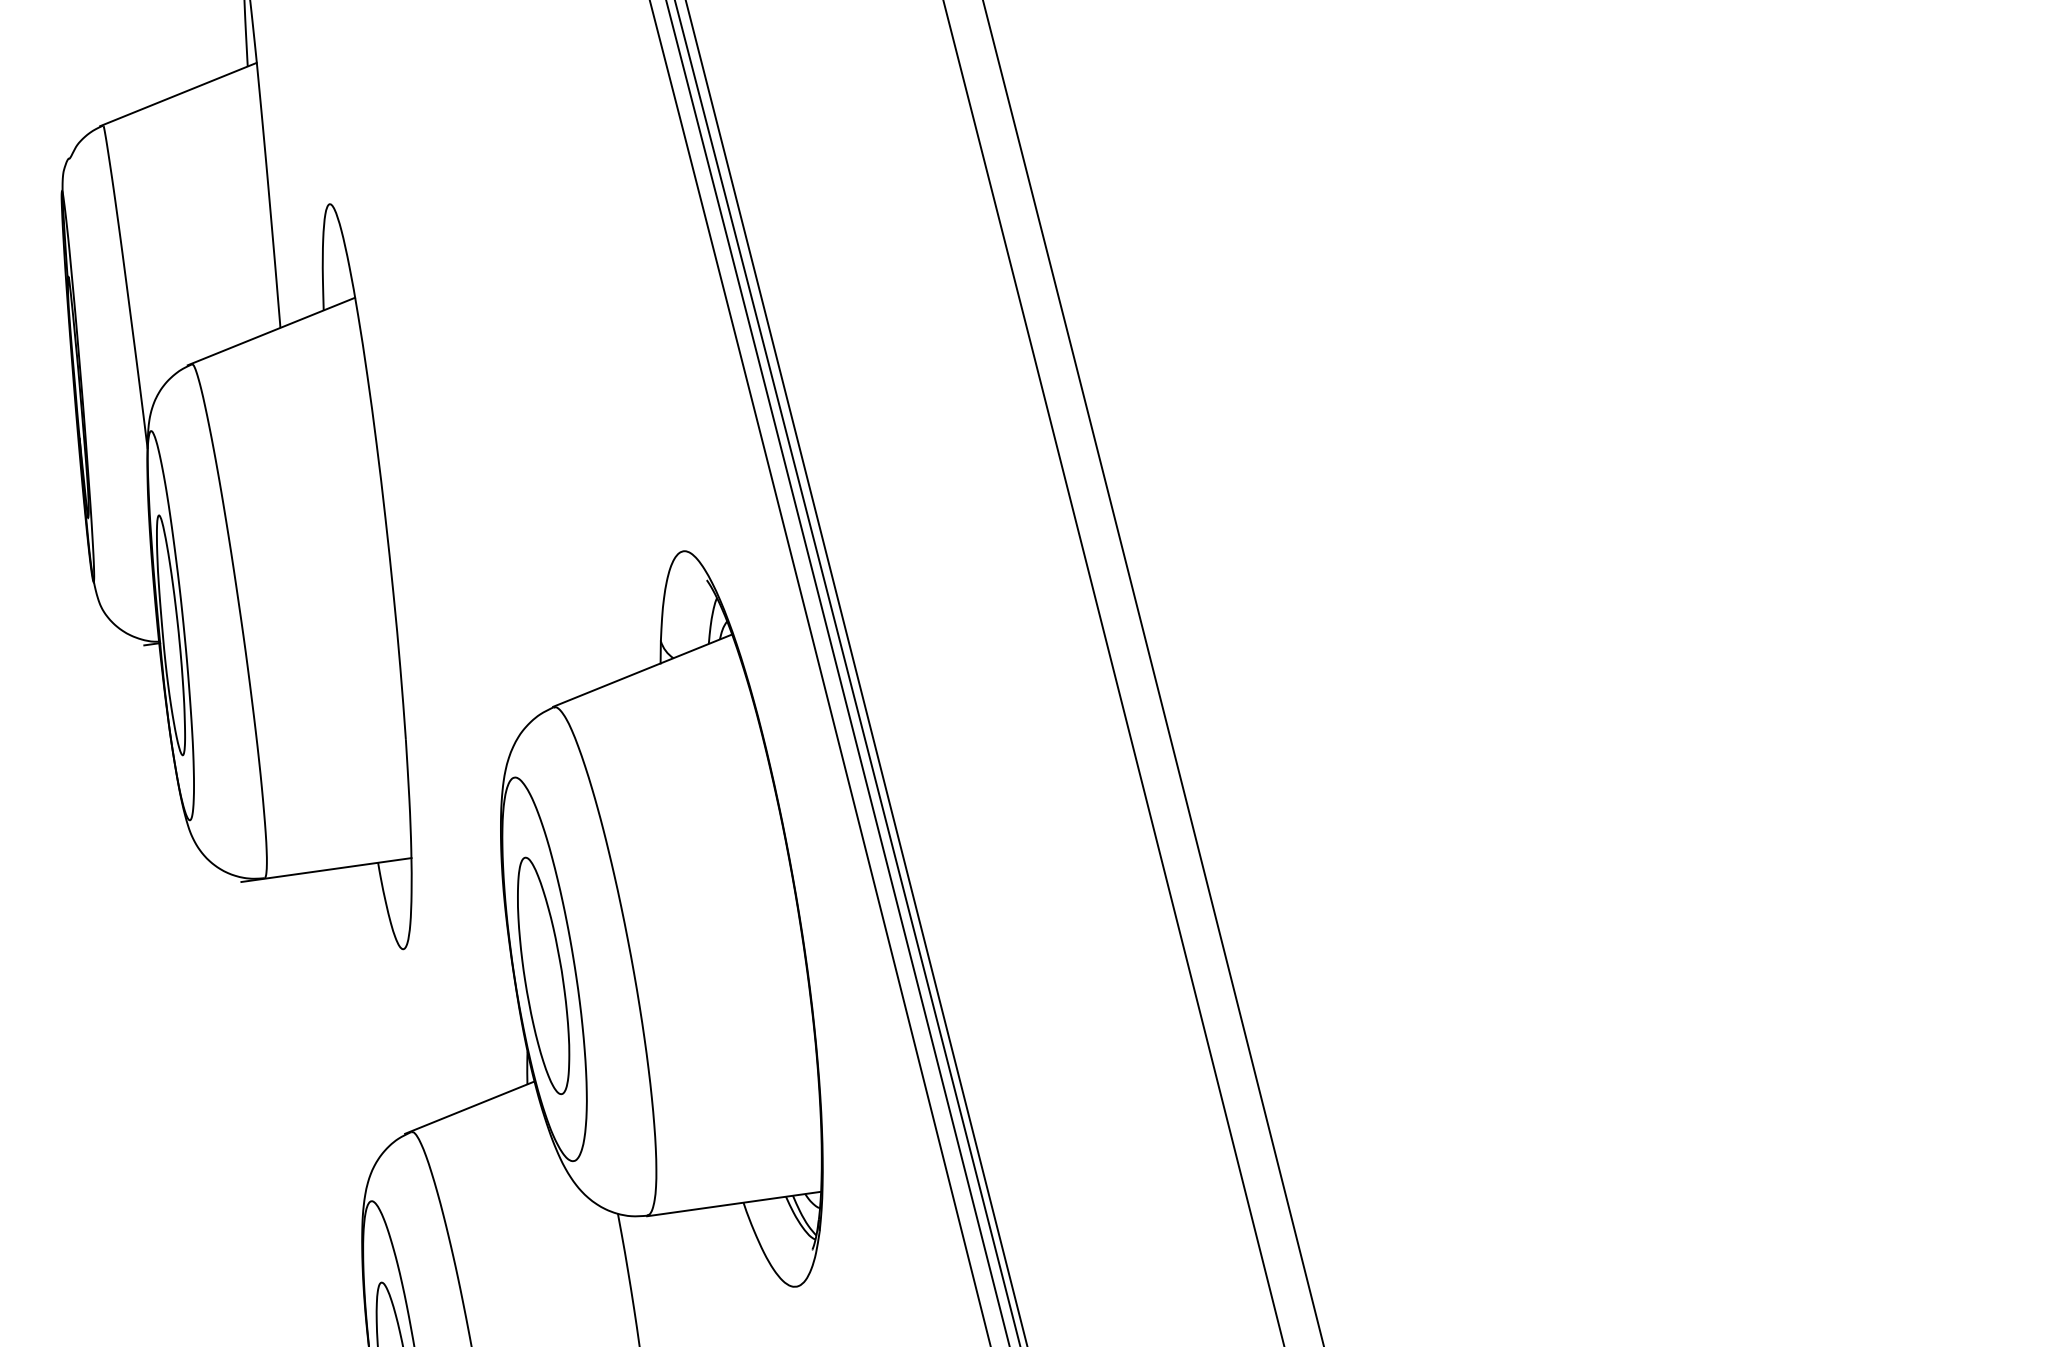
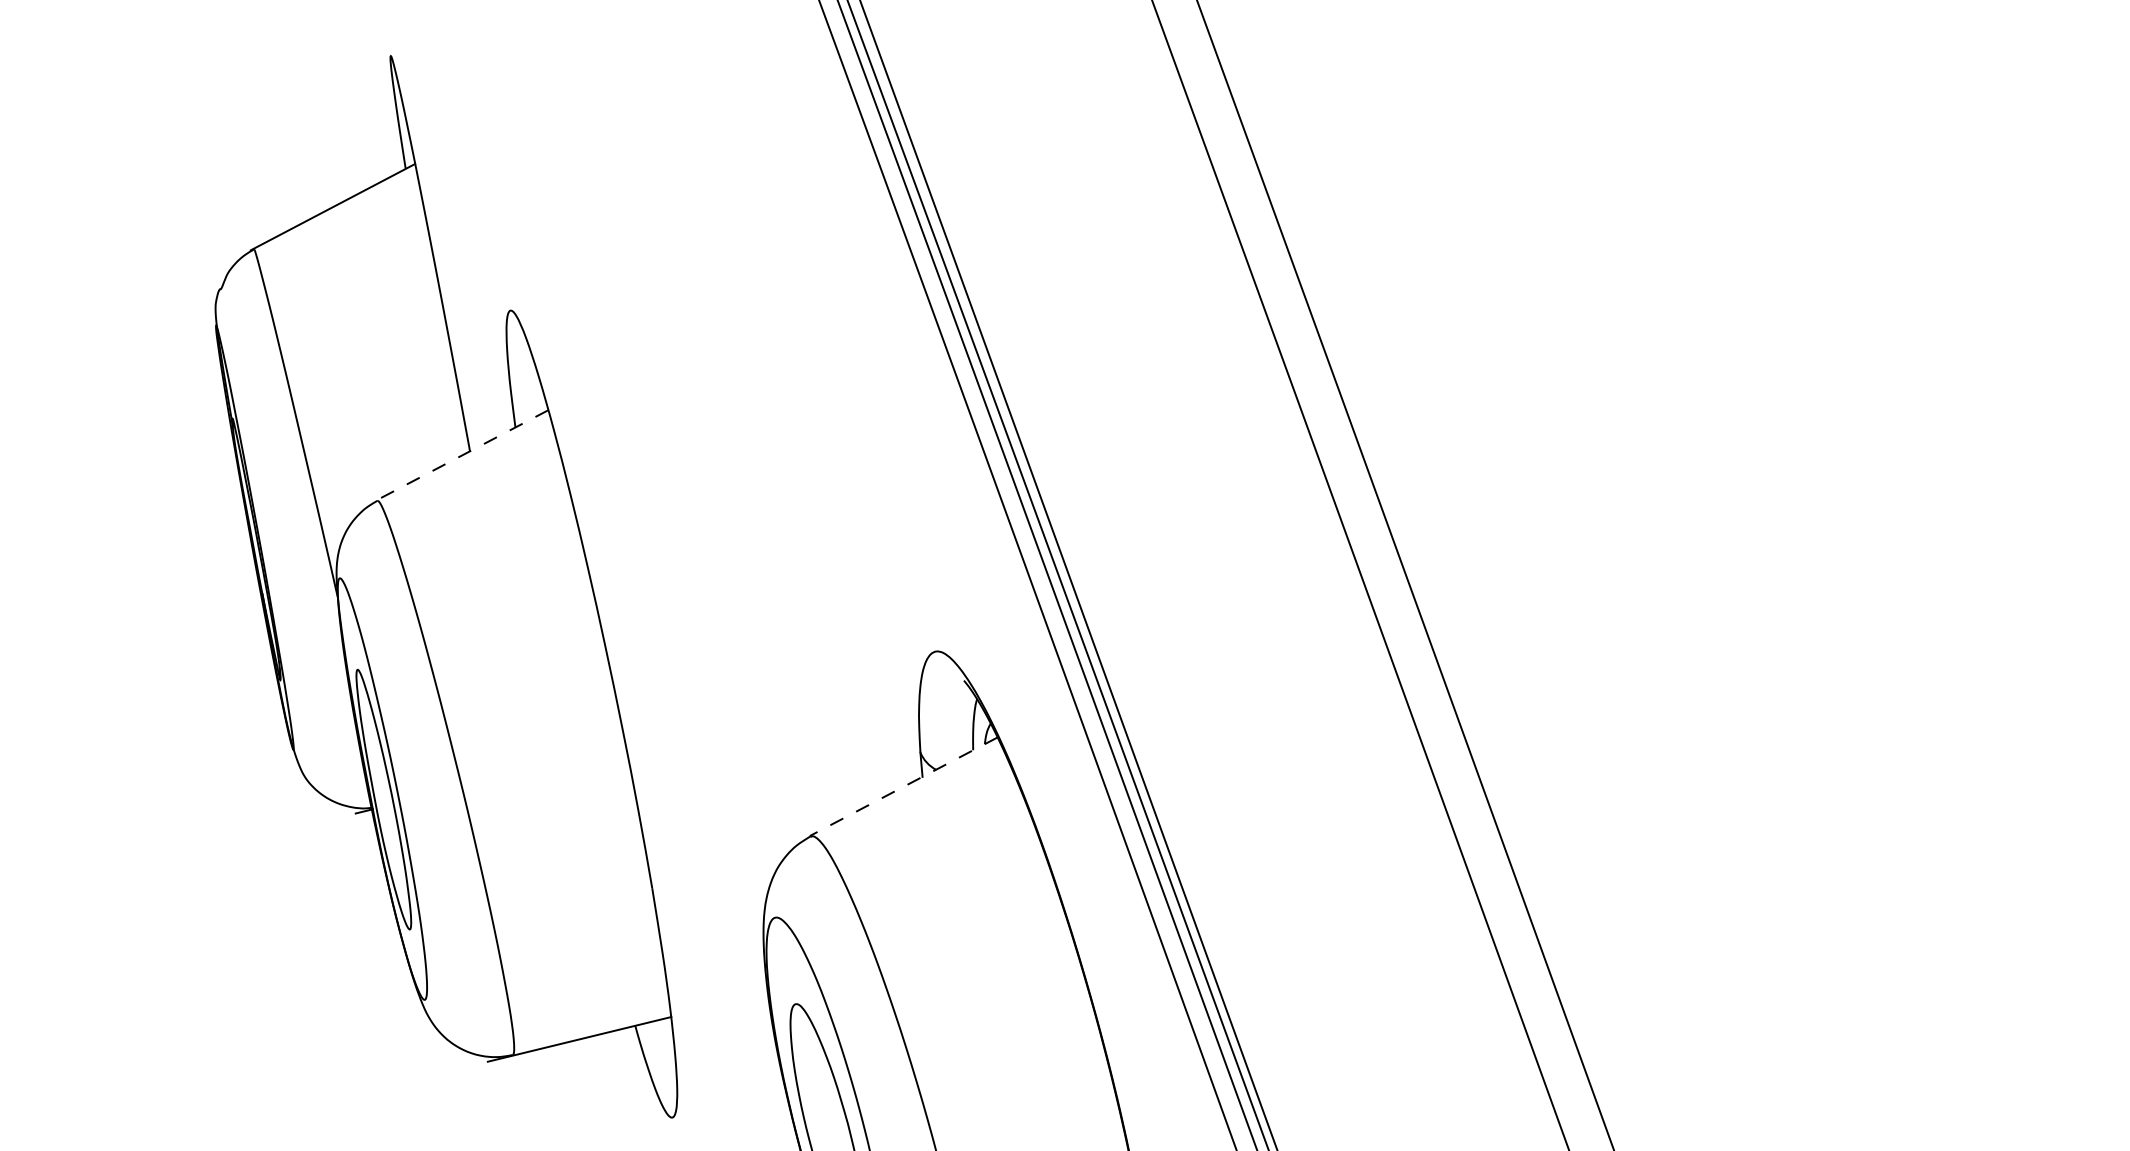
line: (270, 331) -> (459, 456), solid -> dashed
line: (642, 670) -> (903, 786), solid -> dashed

